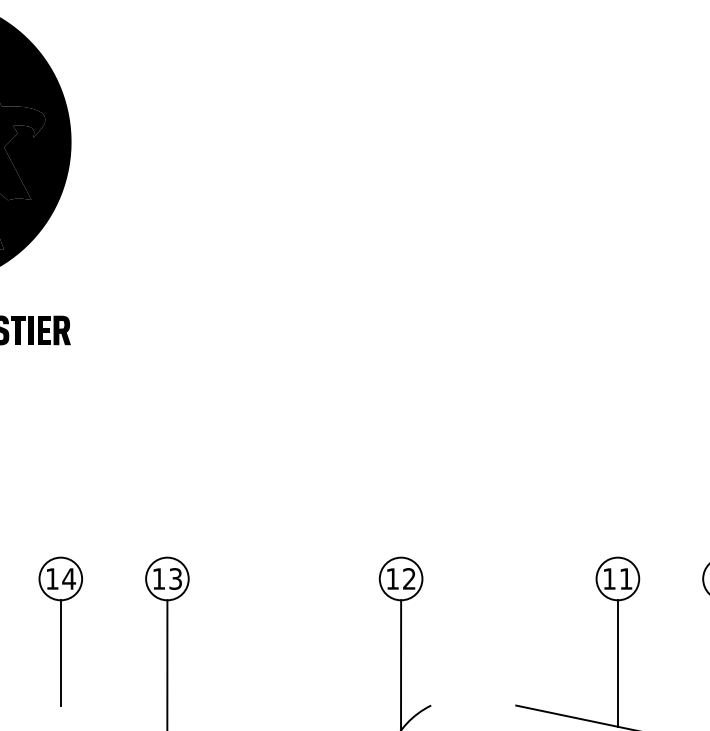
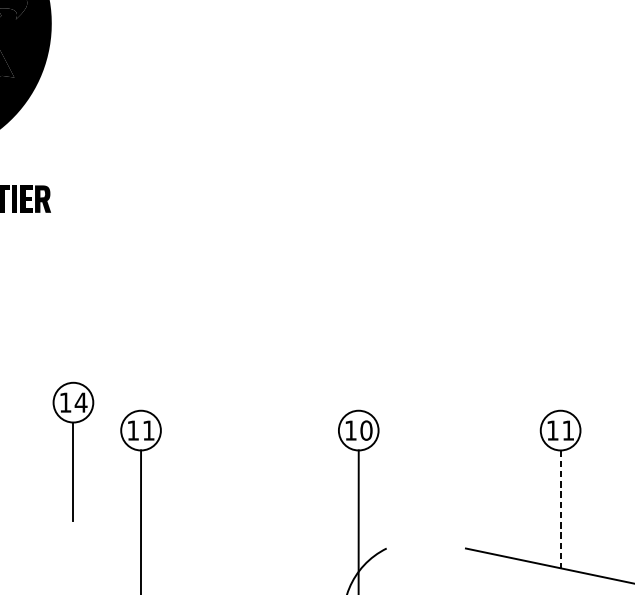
text: (175, 578) -> (148, 430), 13 -> 11
text: (409, 578) -> (366, 430), 12 -> 10
part: (60, 631) -> (73, 451), moved
line: (617, 664) -> (560, 510), solid -> dashed

